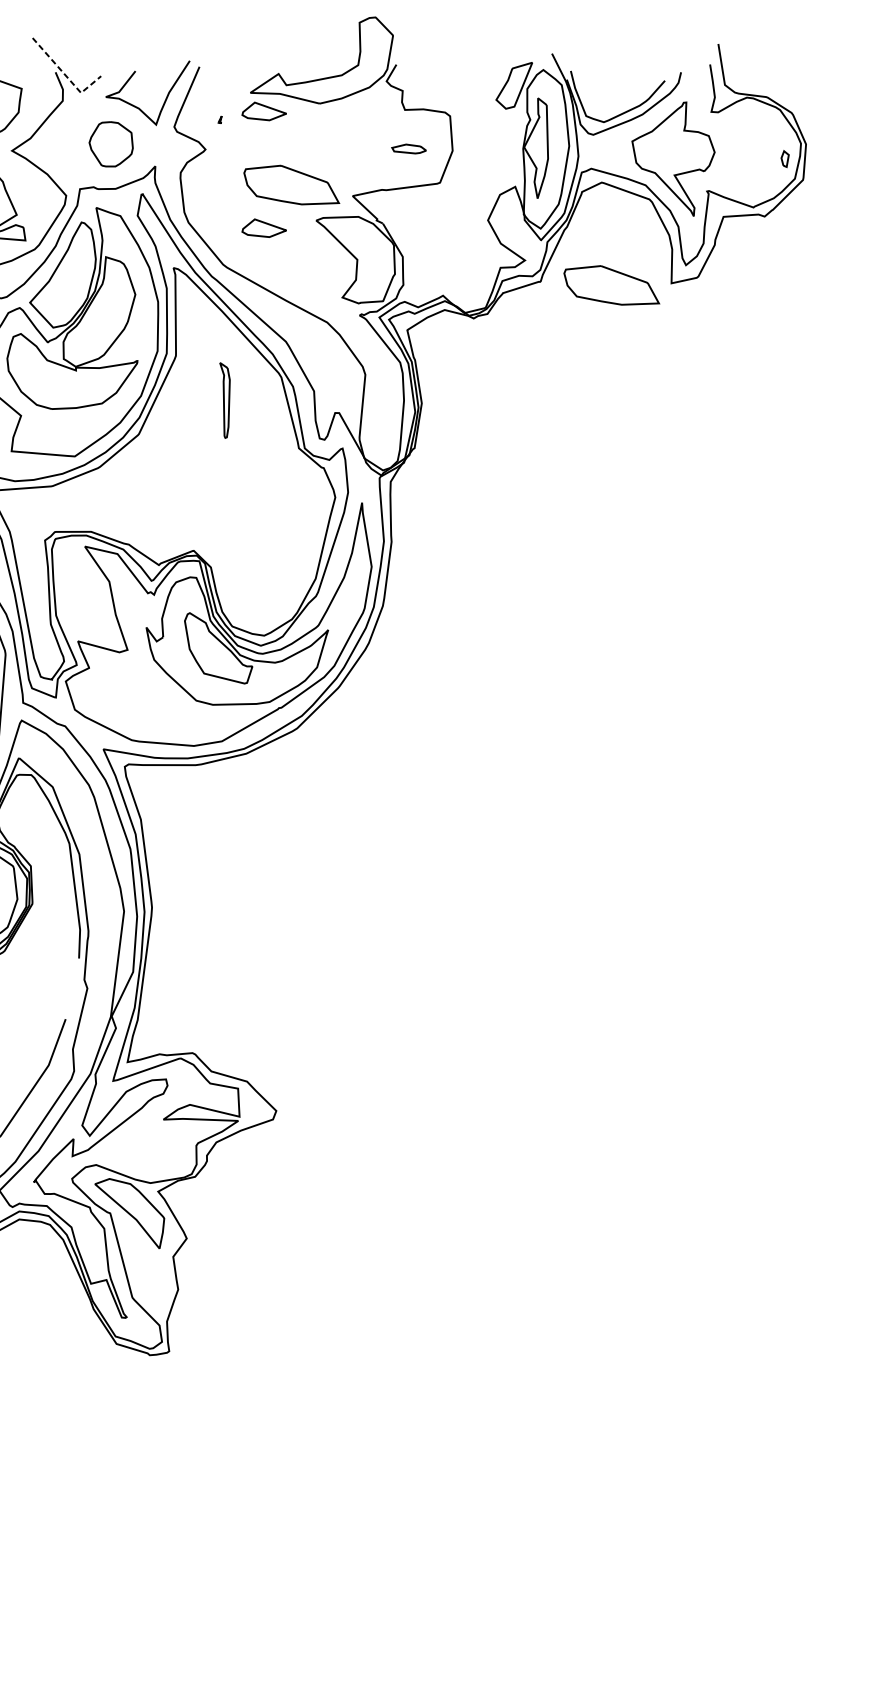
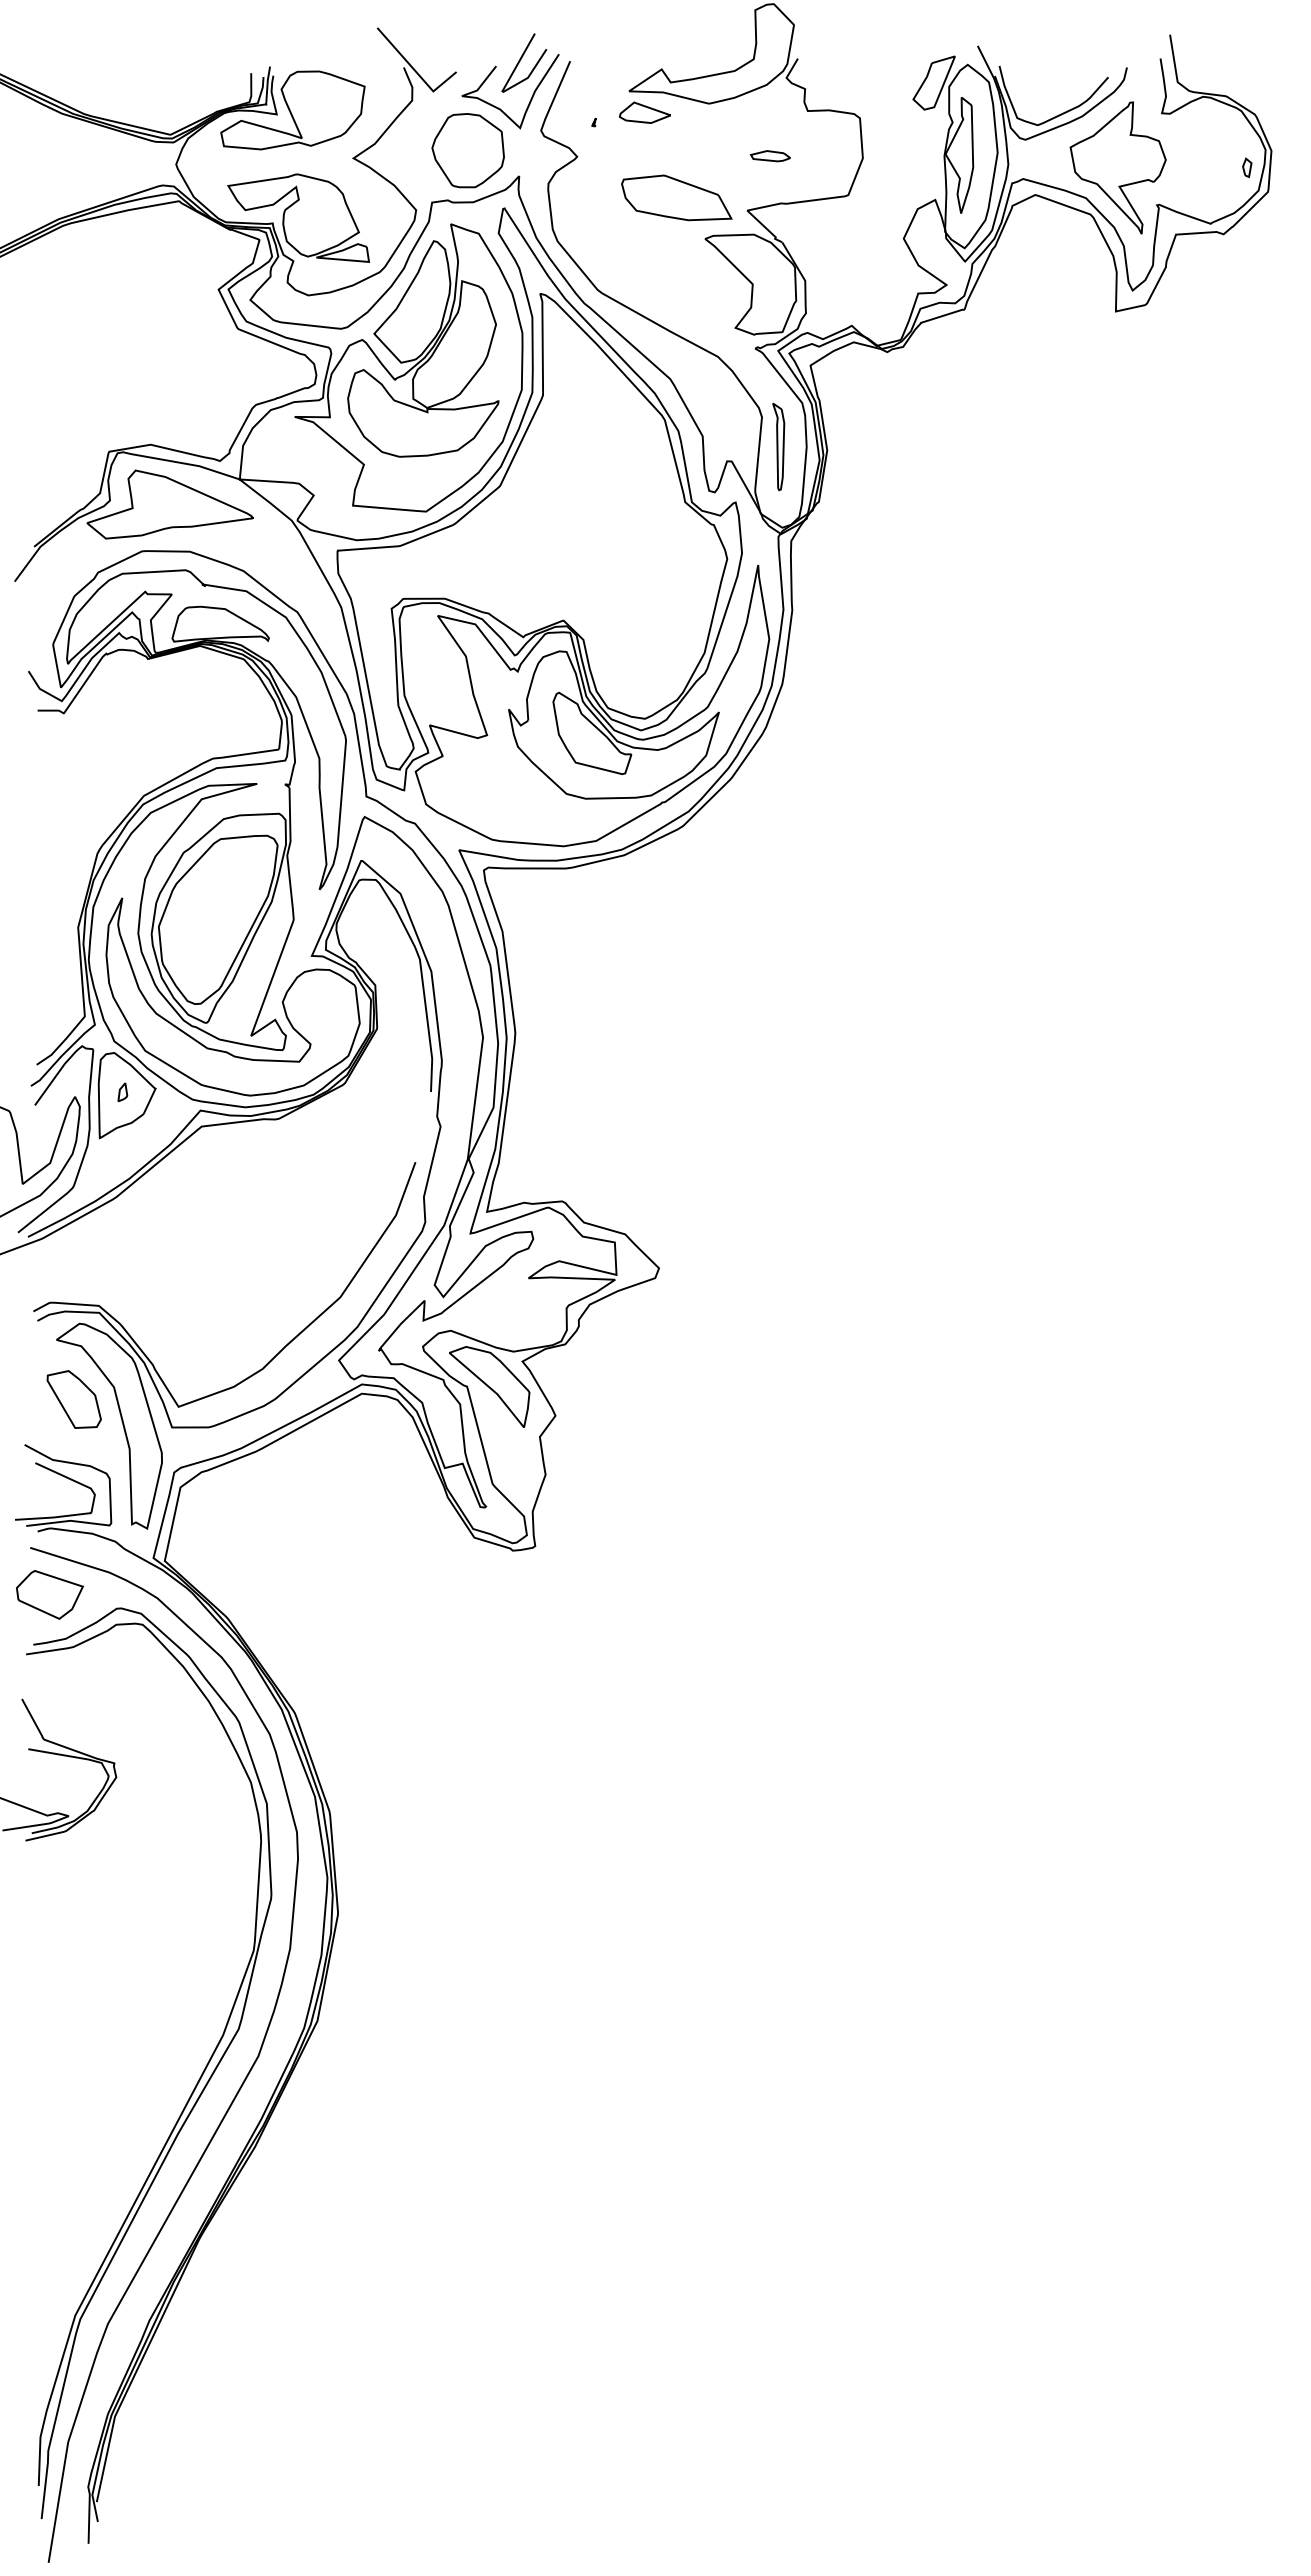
curve: (156, 67) -> (520, 61), added
line: (66, 76) -> (416, 72), dashed -> solid
part: (110, 144) -> (467, 150), size x1.43
part: (408, 149) -> (769, 156), moved
part: (263, 227) -> (644, 247), removed
part: (611, 285) -> (1046, 313), removed
part: (224, 400) -> (778, 446), moved

